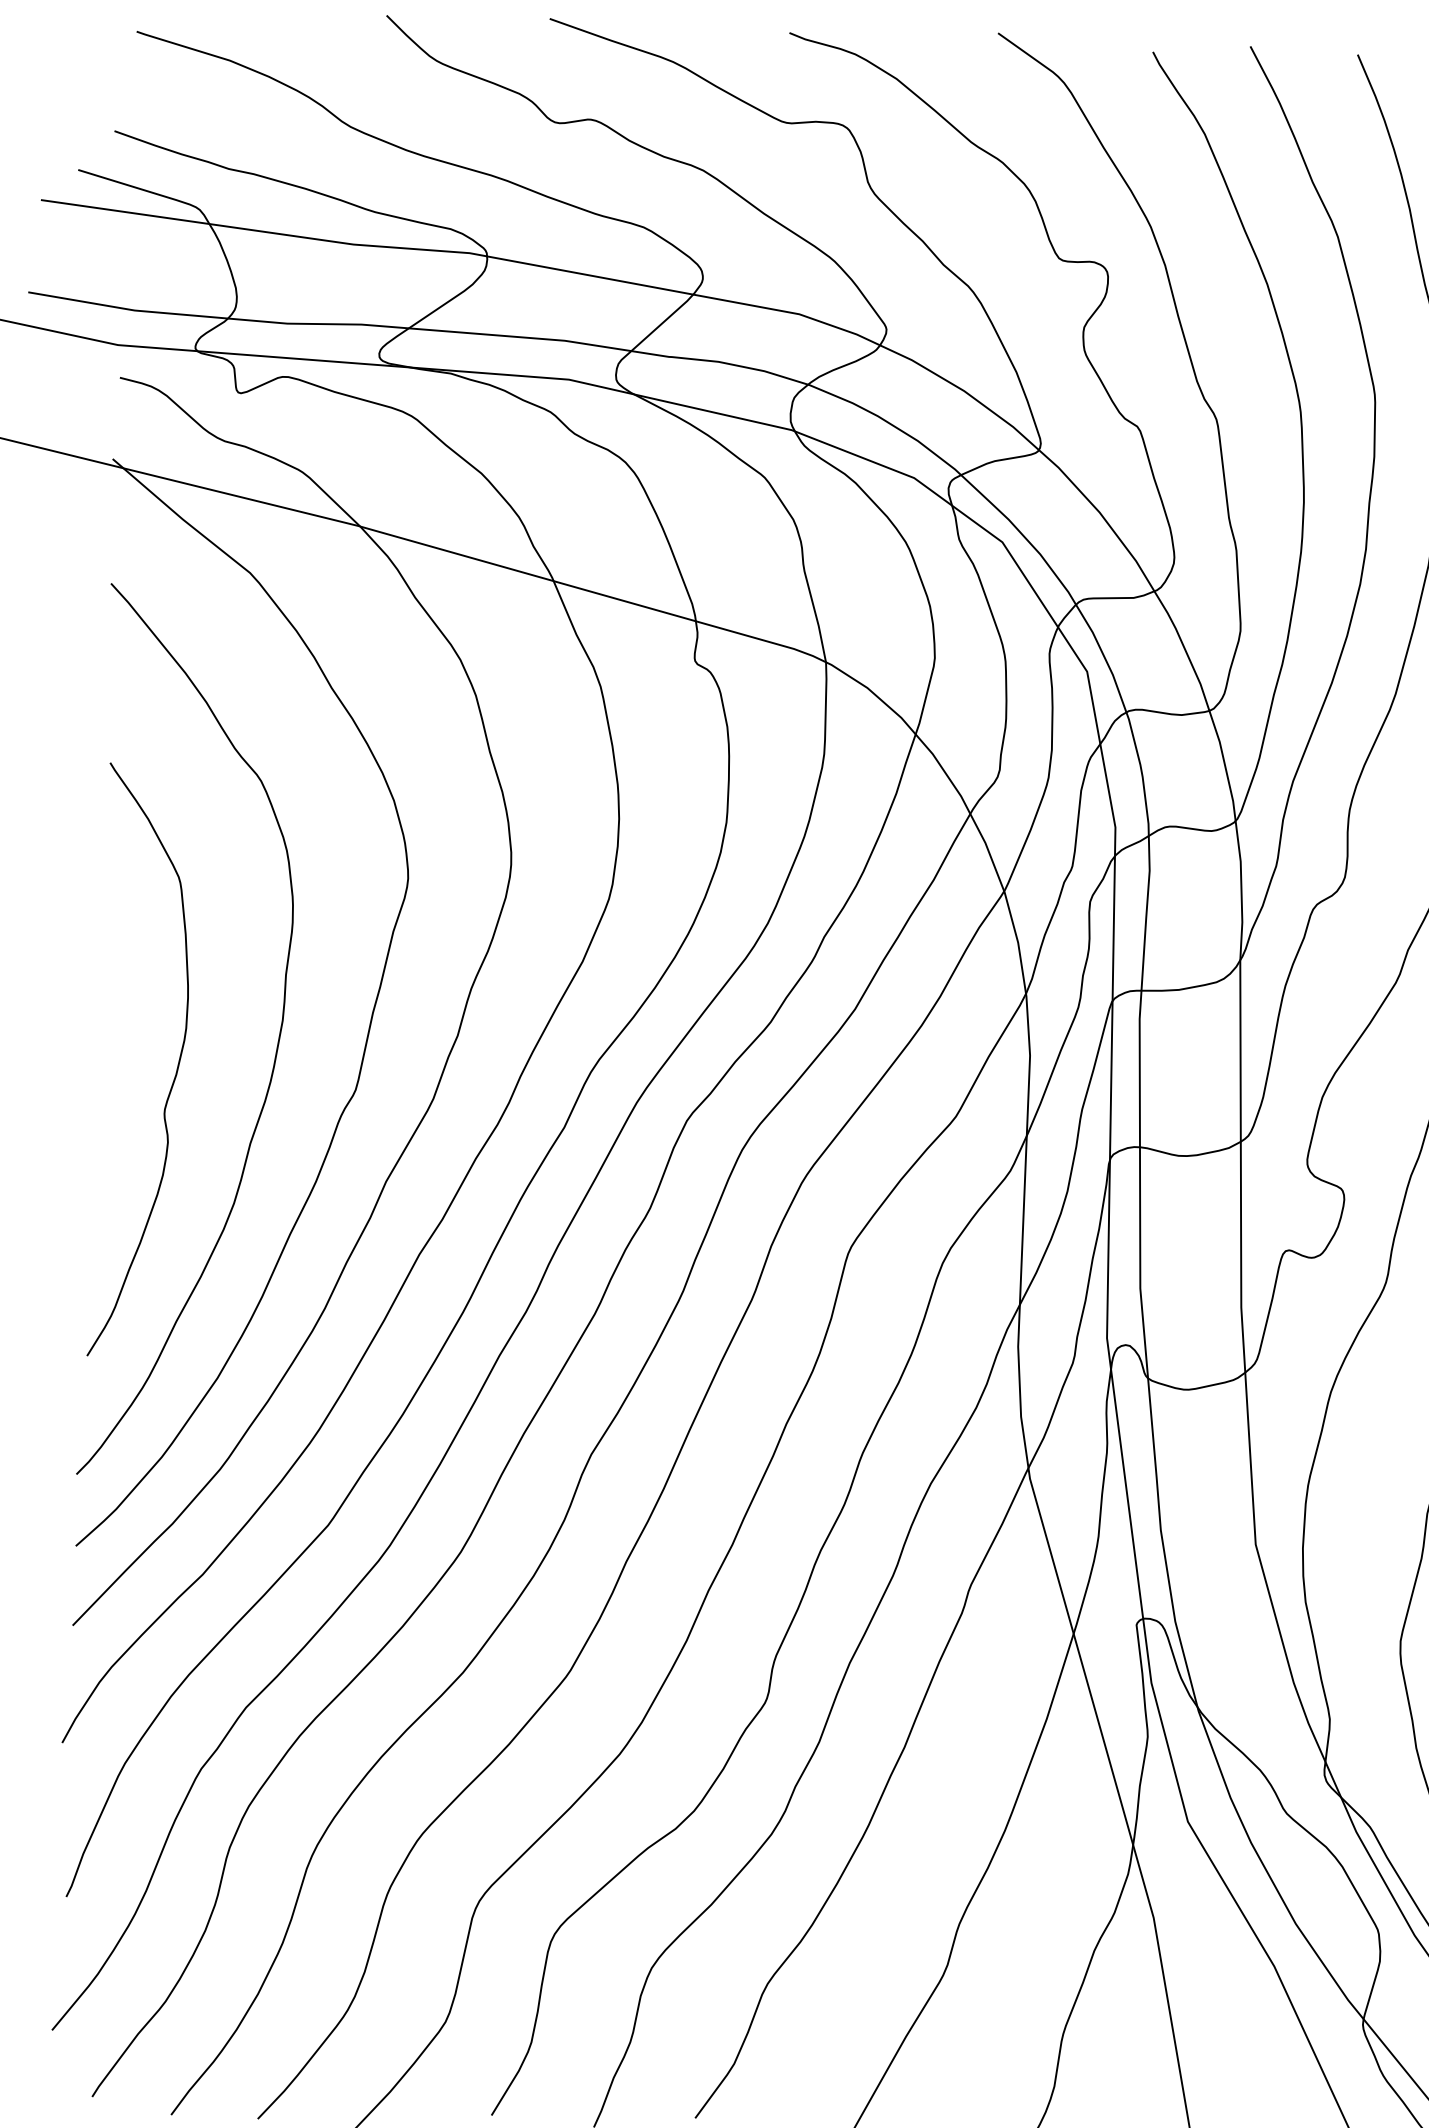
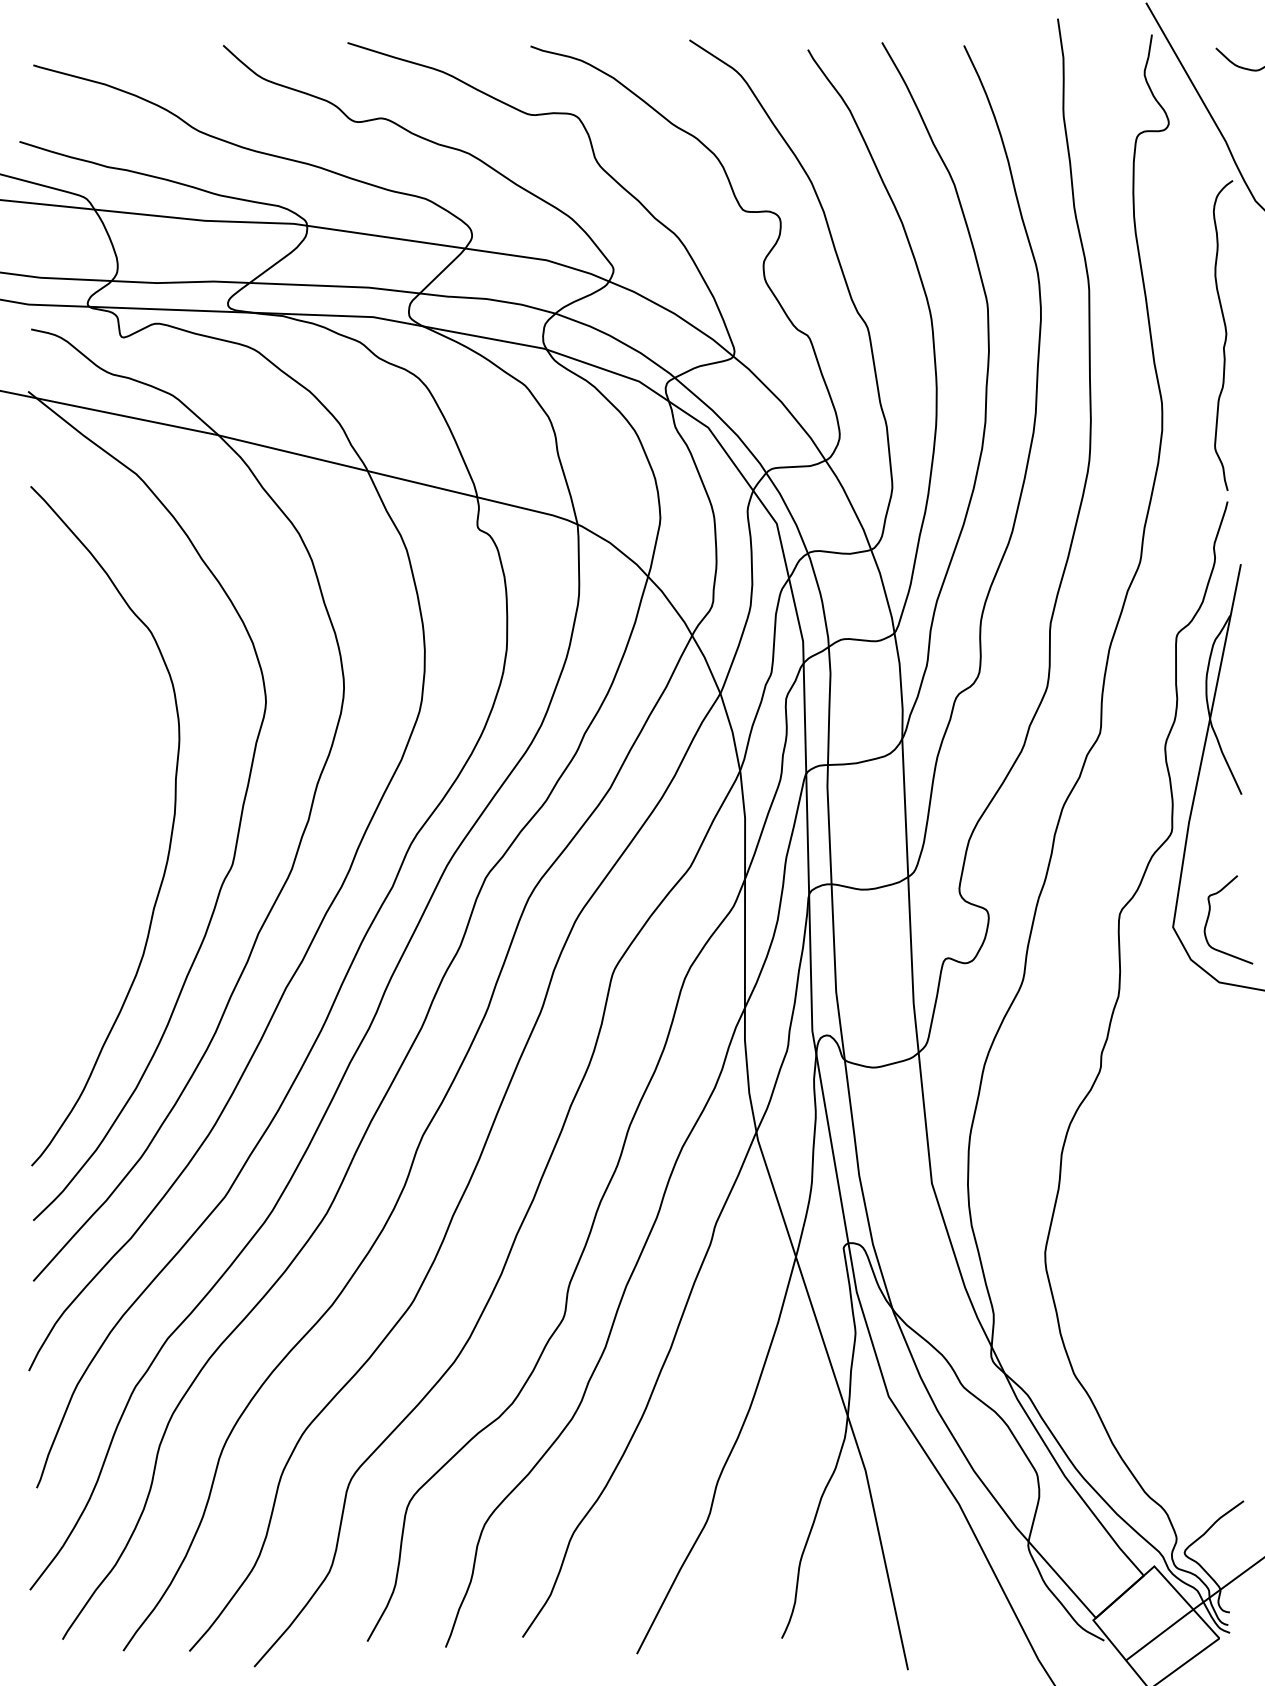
curve: (176, 1065) -> (95, 851), removed

